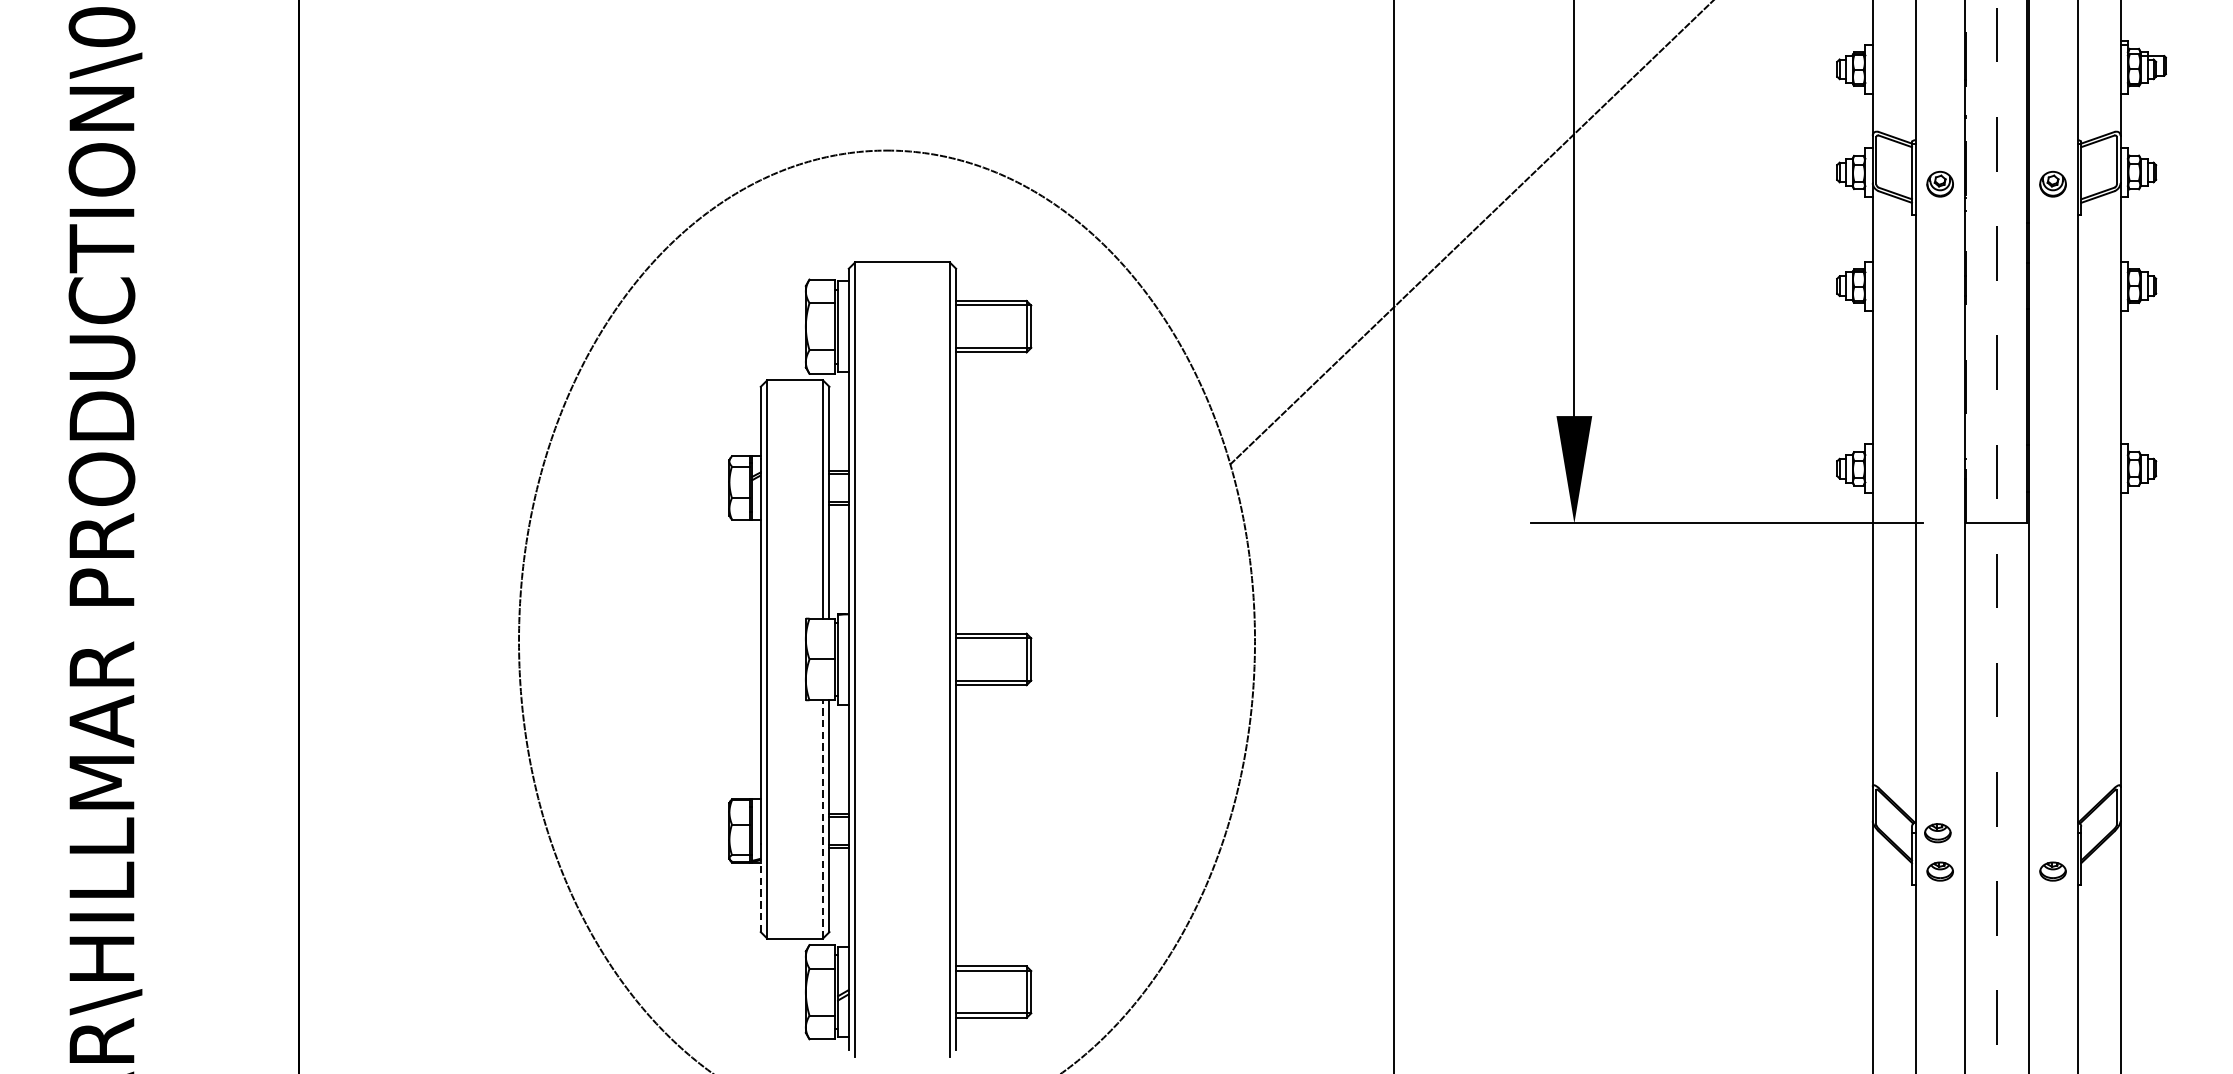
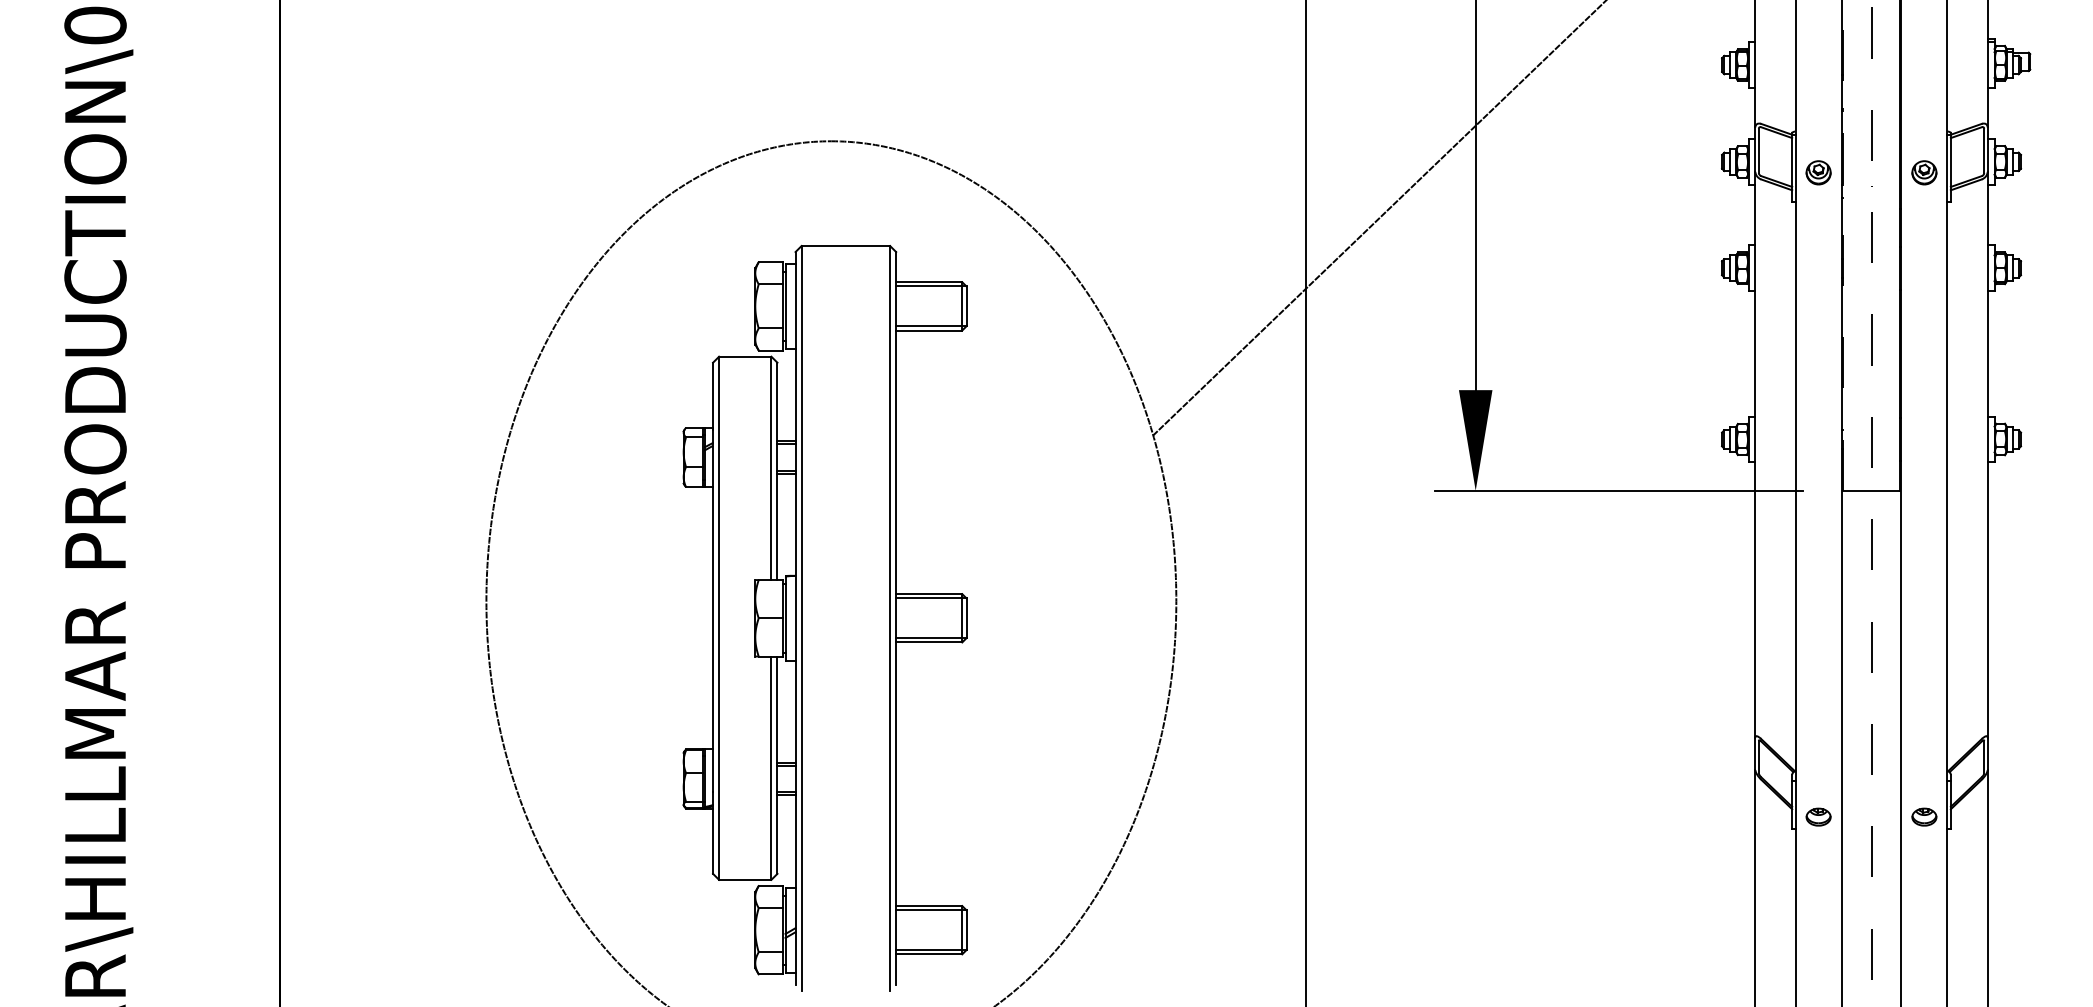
line: (823, 819) -> (771, 768), dashed -> solid
part: (1937, 832) -> (1816, 780), removed
line: (761, 894) -> (713, 838), dashed -> solid

